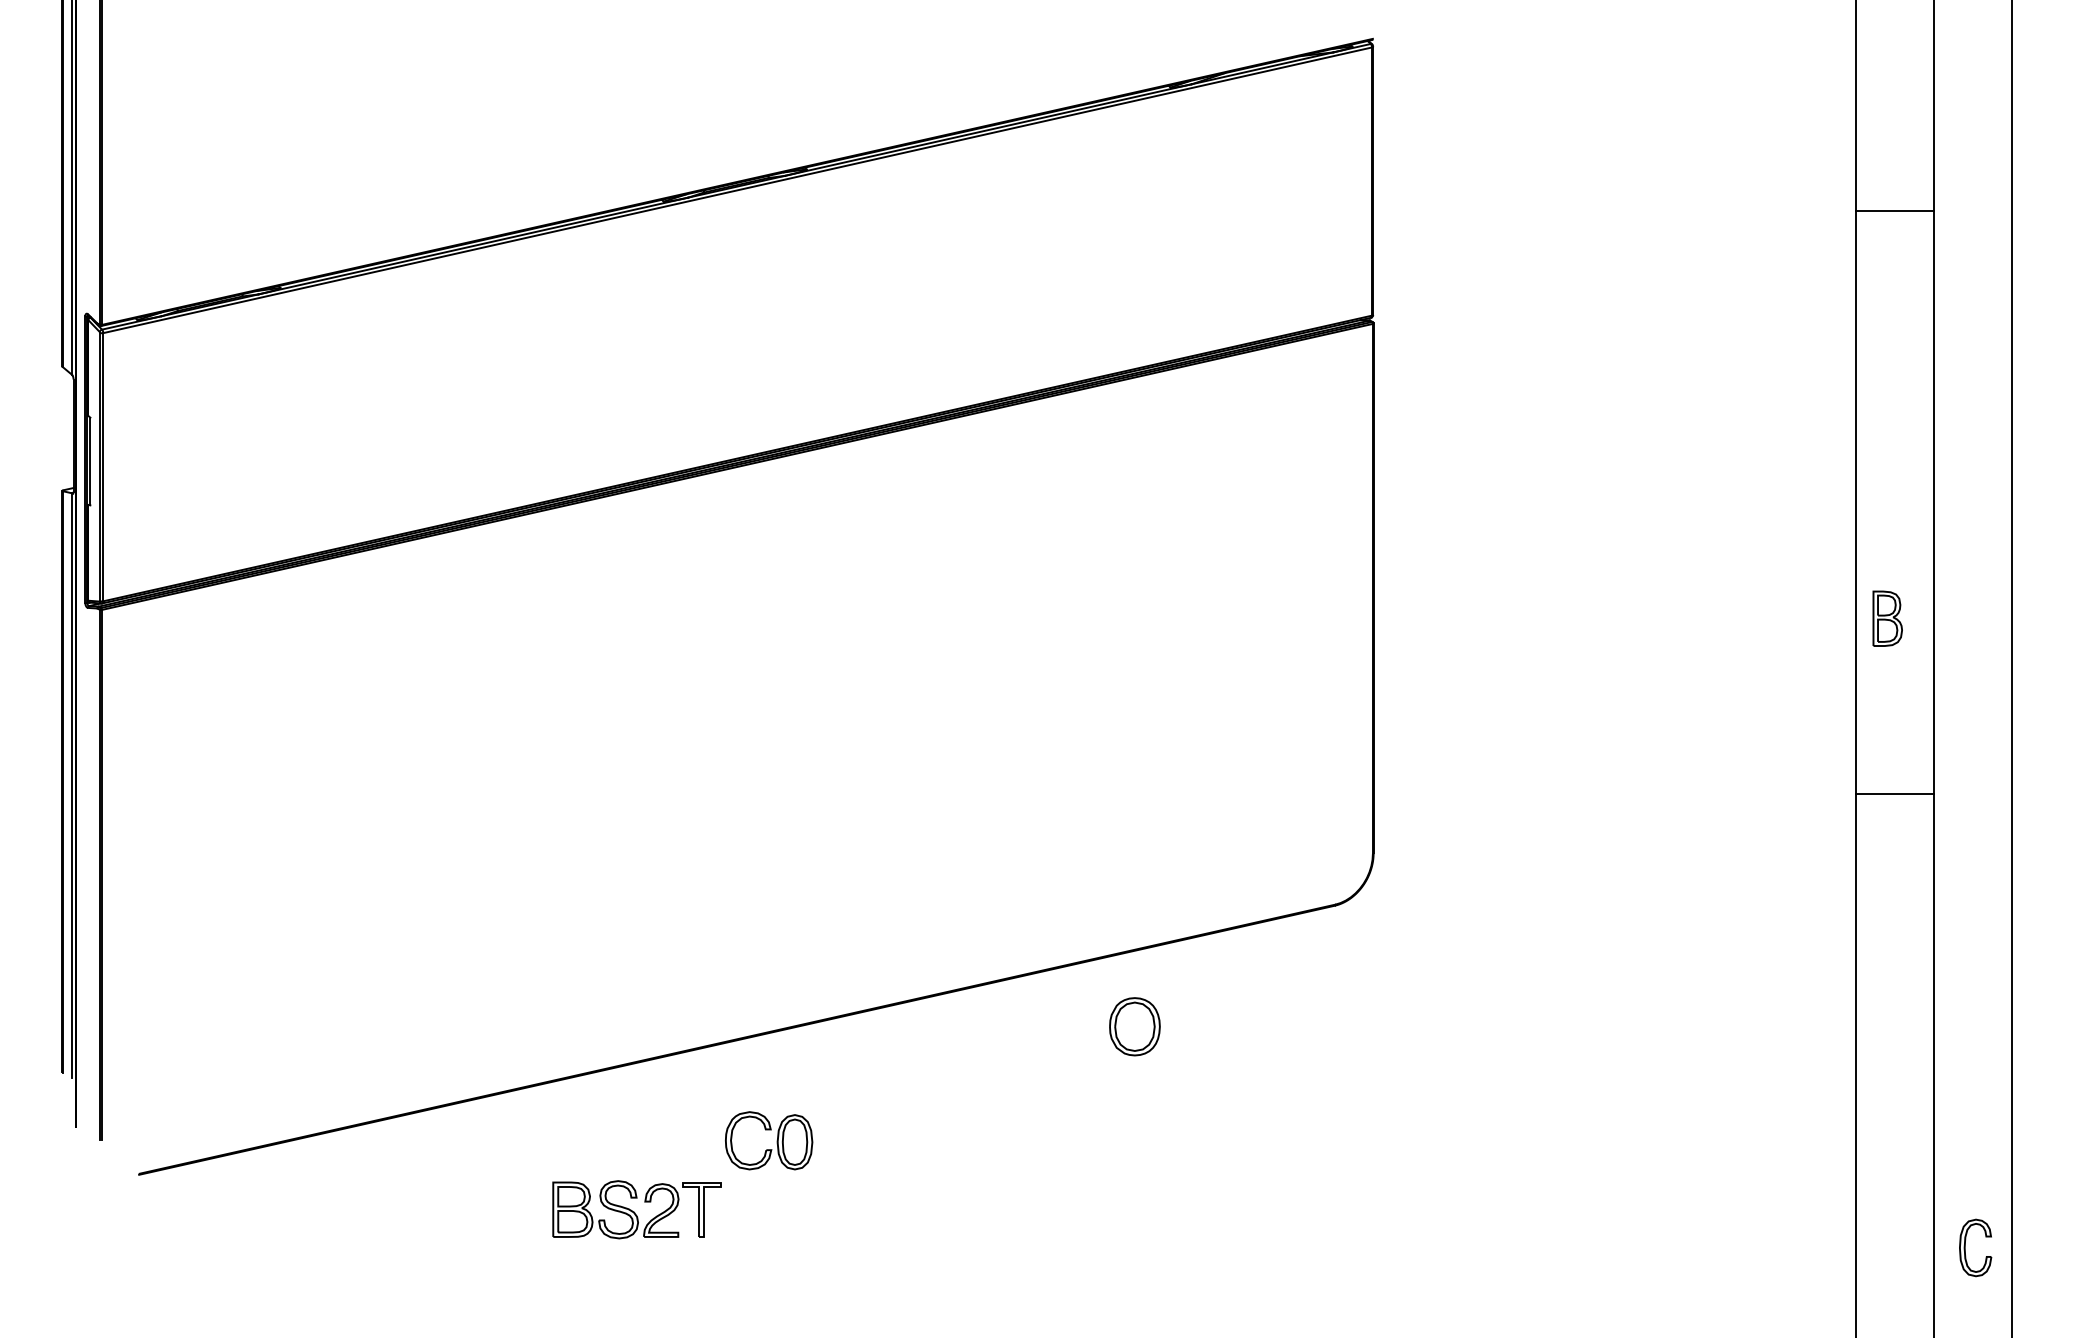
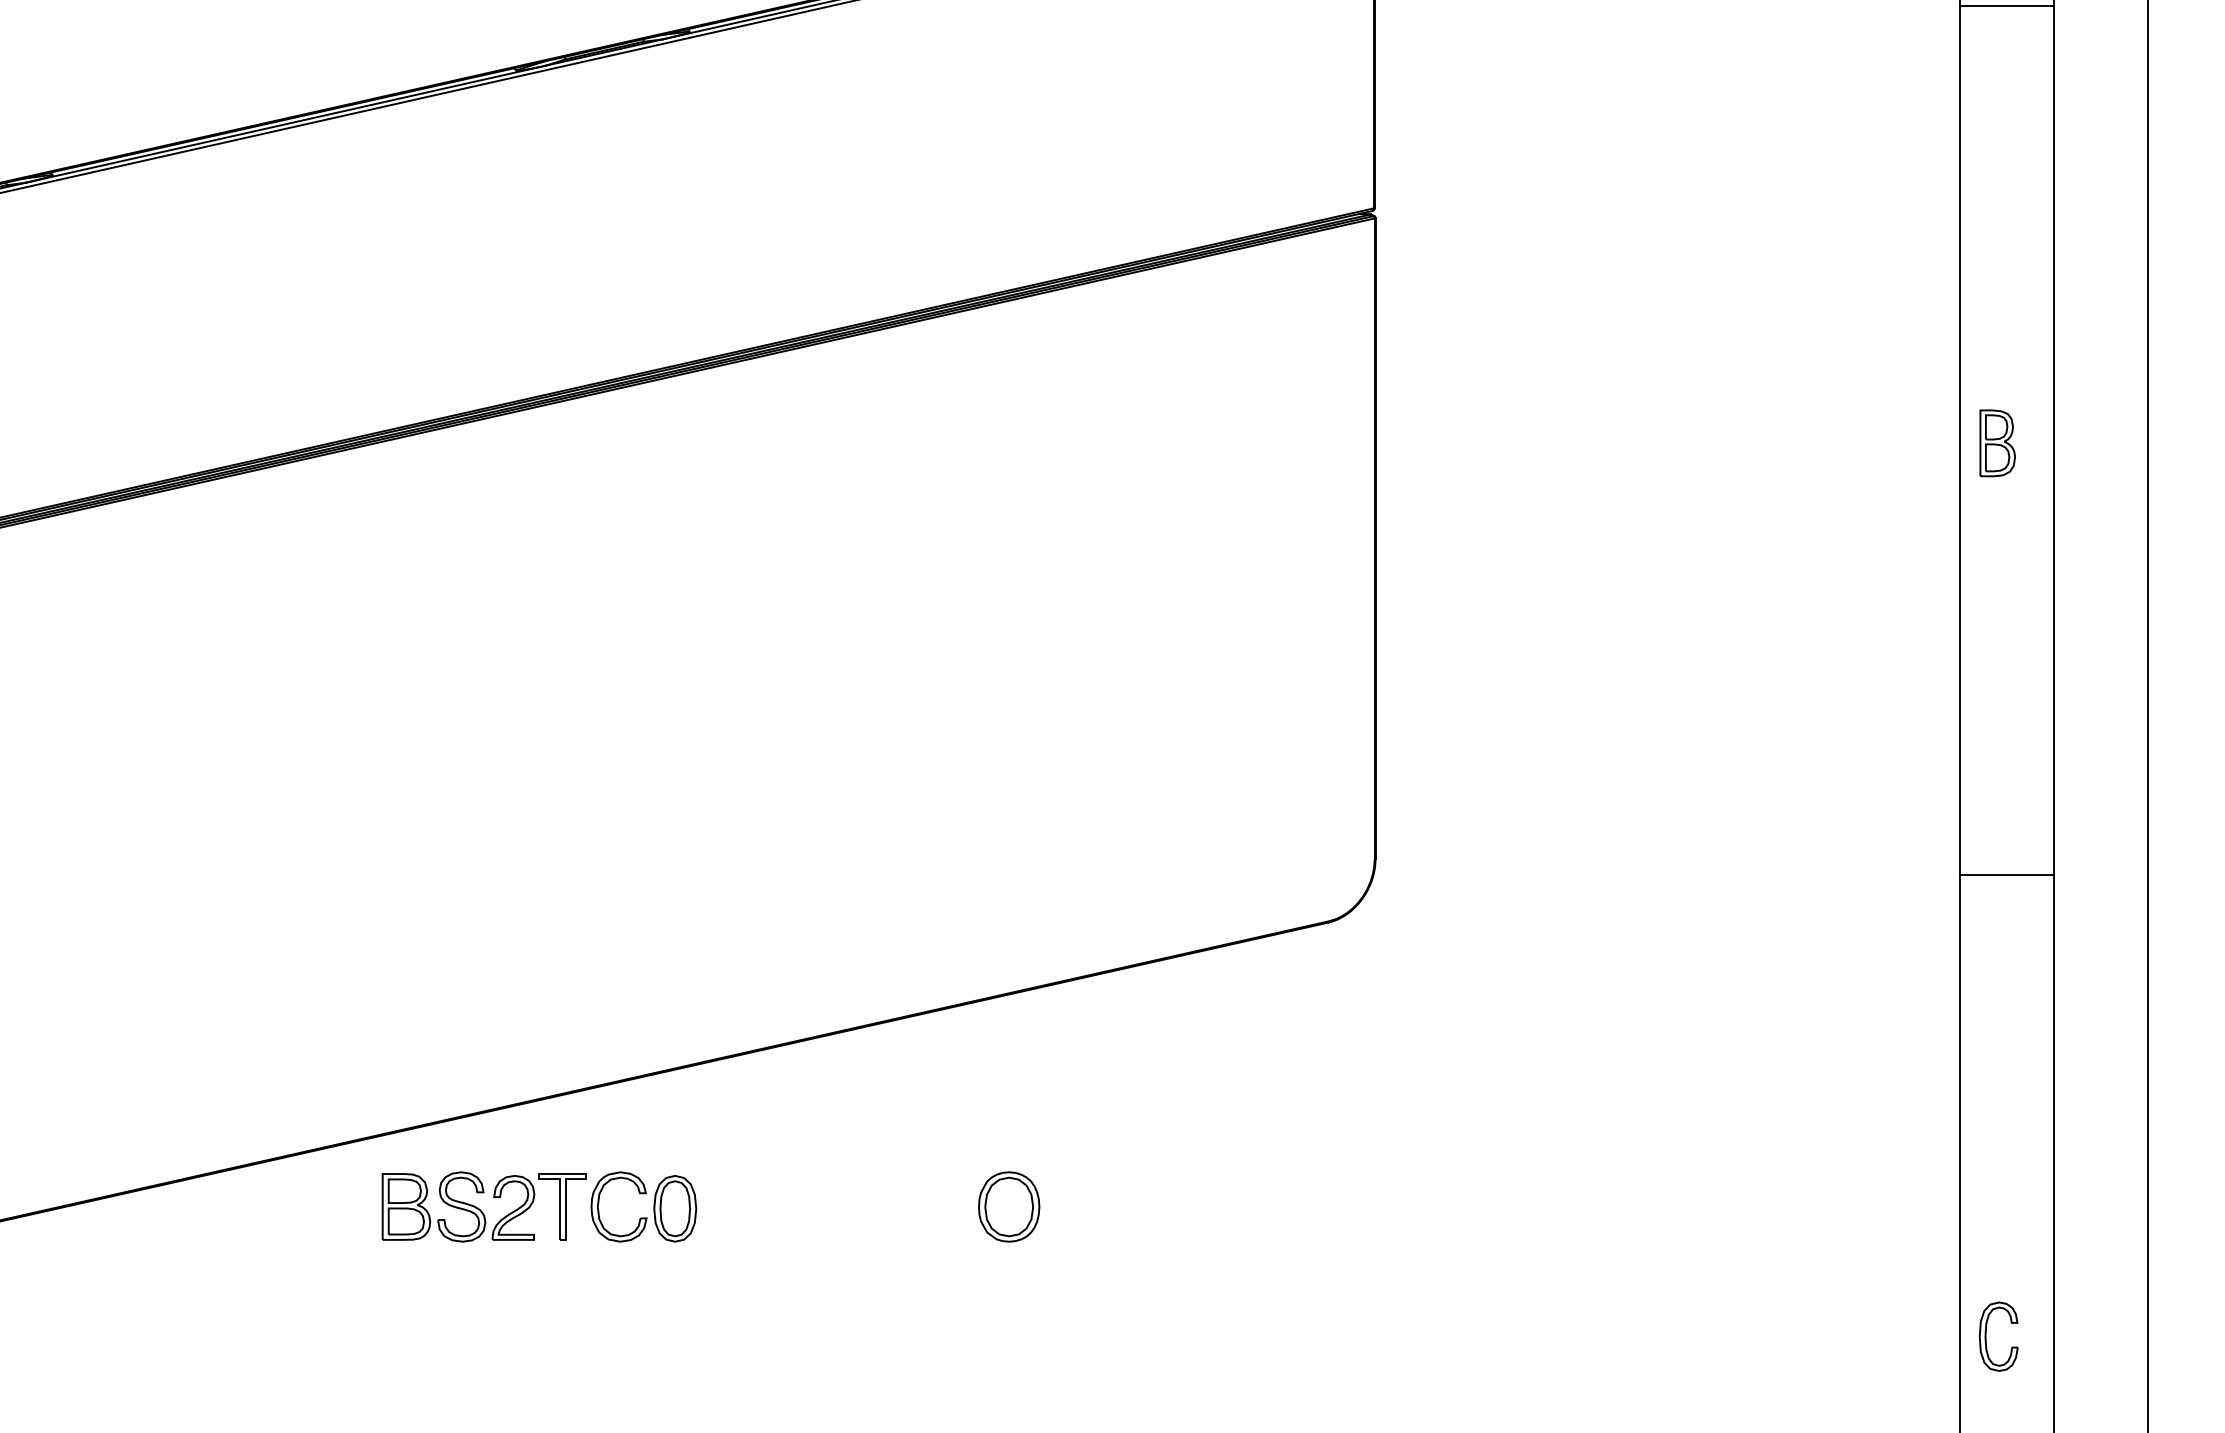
line: (1895, 211) -> (2007, 6), moved
part: (1887, 618) -> (1997, 443), moved
line: (1895, 794) -> (2007, 875), moved
part: (1134, 1026) -> (1008, 1206), moved
part: (636, 1209) -> (483, 1206), moved
part: (1965, 1247) -> (1986, 1336), moved

